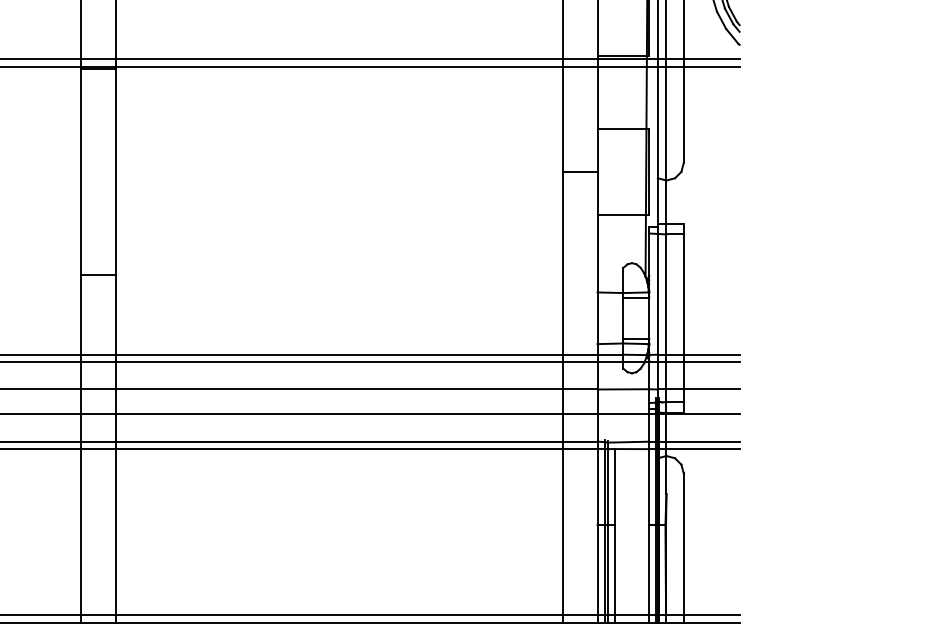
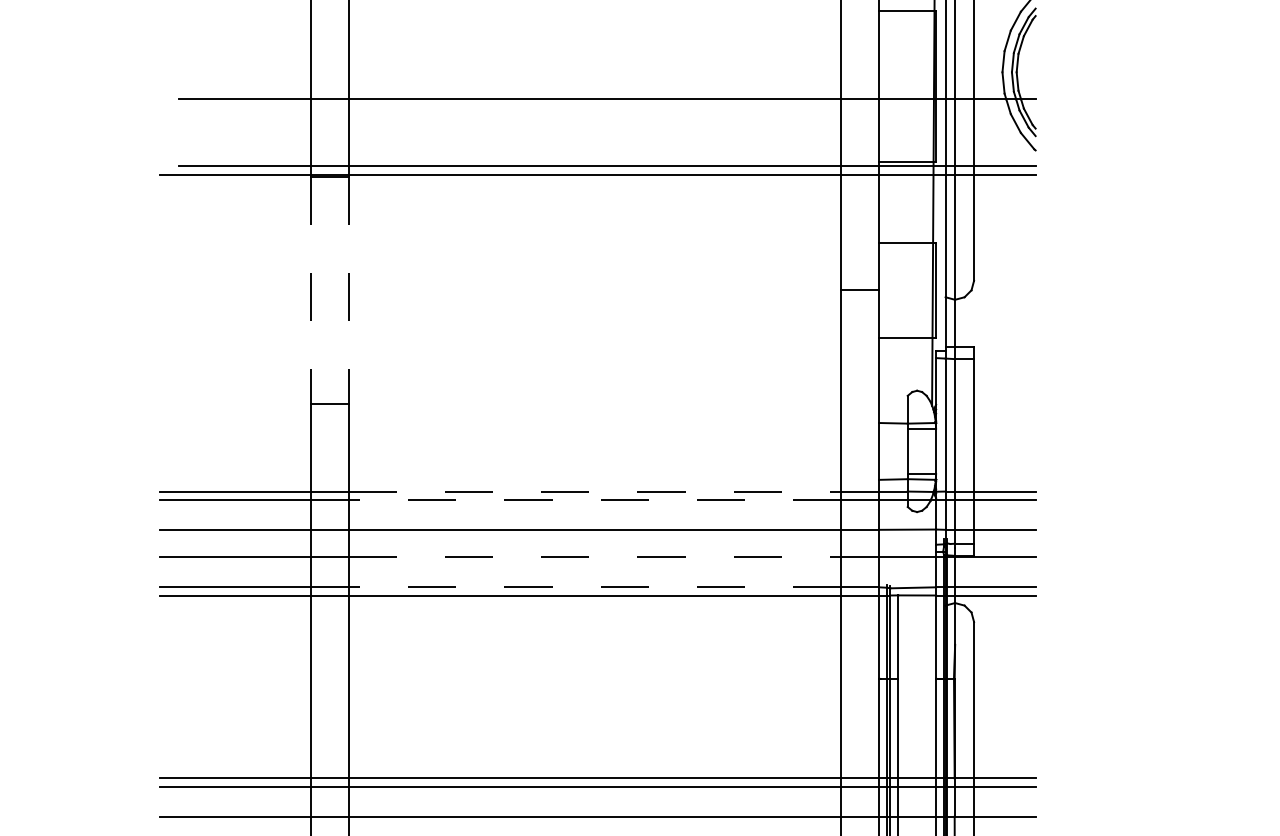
line: (80, 172) -> (310, 290), solid -> dashed
line: (115, 172) -> (348, 290), solid -> dashed
line: (339, 354) -> (595, 491), solid -> dashed
line: (338, 361) -> (594, 499), solid -> dashed
line: (339, 414) -> (595, 557), solid -> dashed
line: (338, 441) -> (594, 587), solid -> dashed

